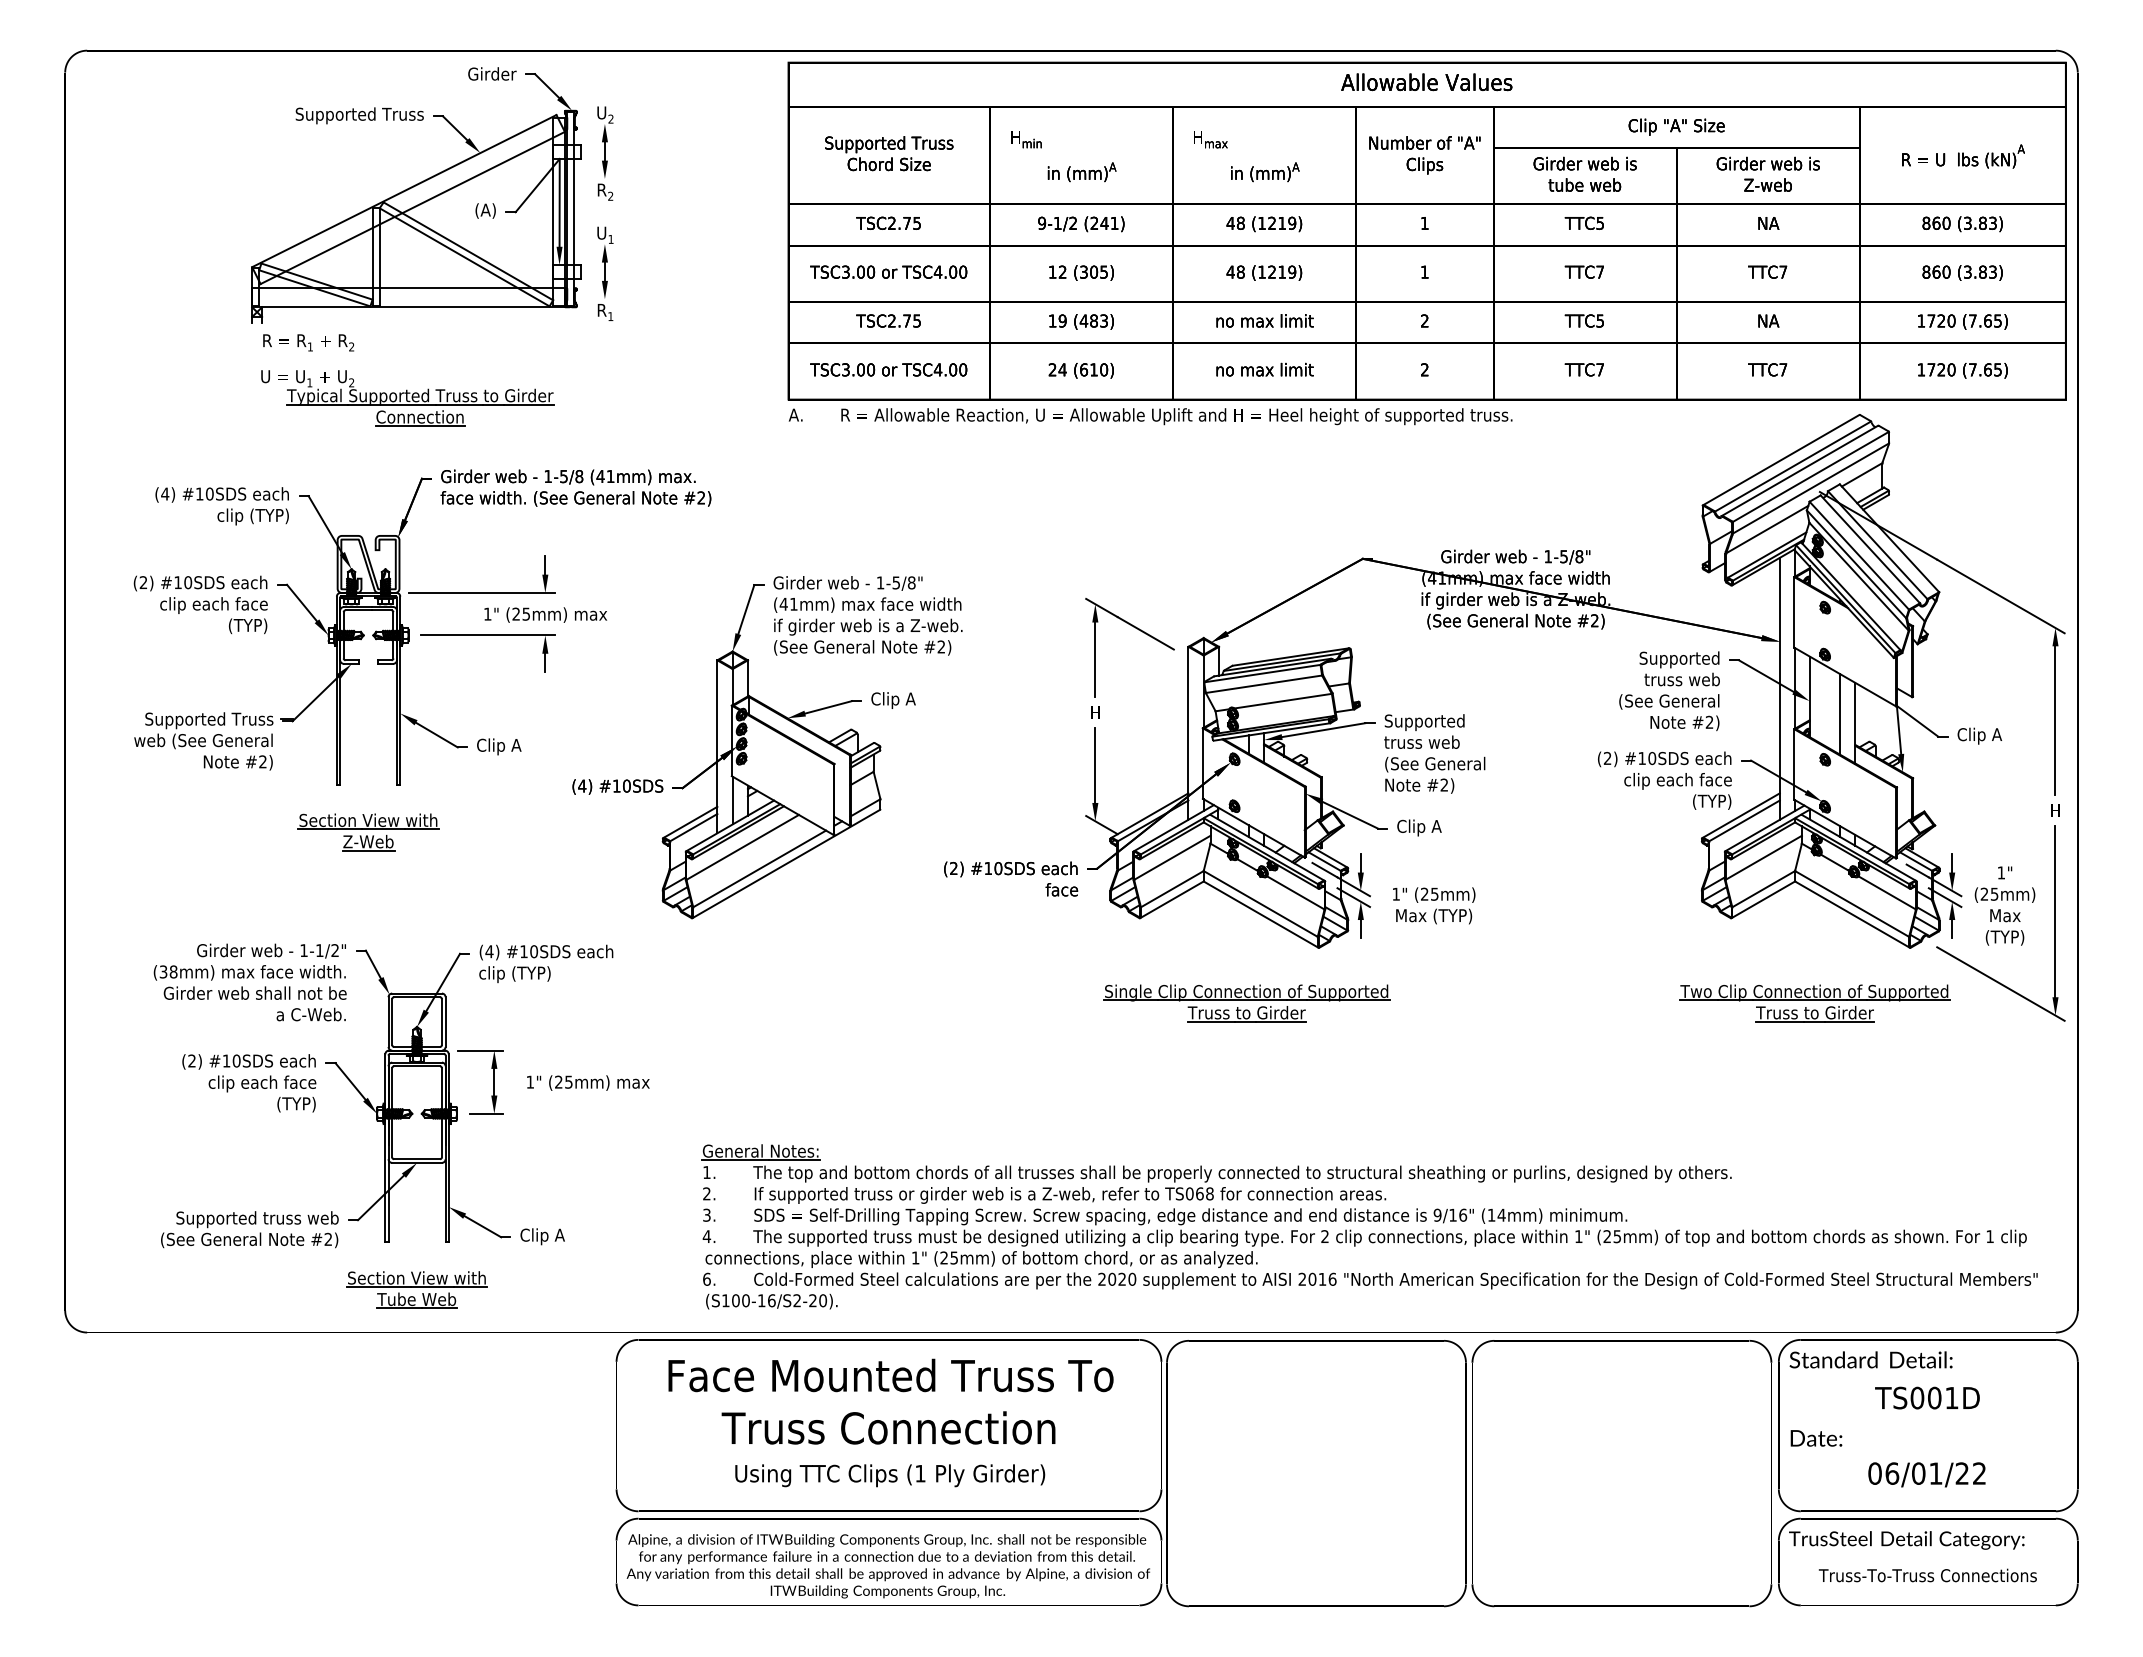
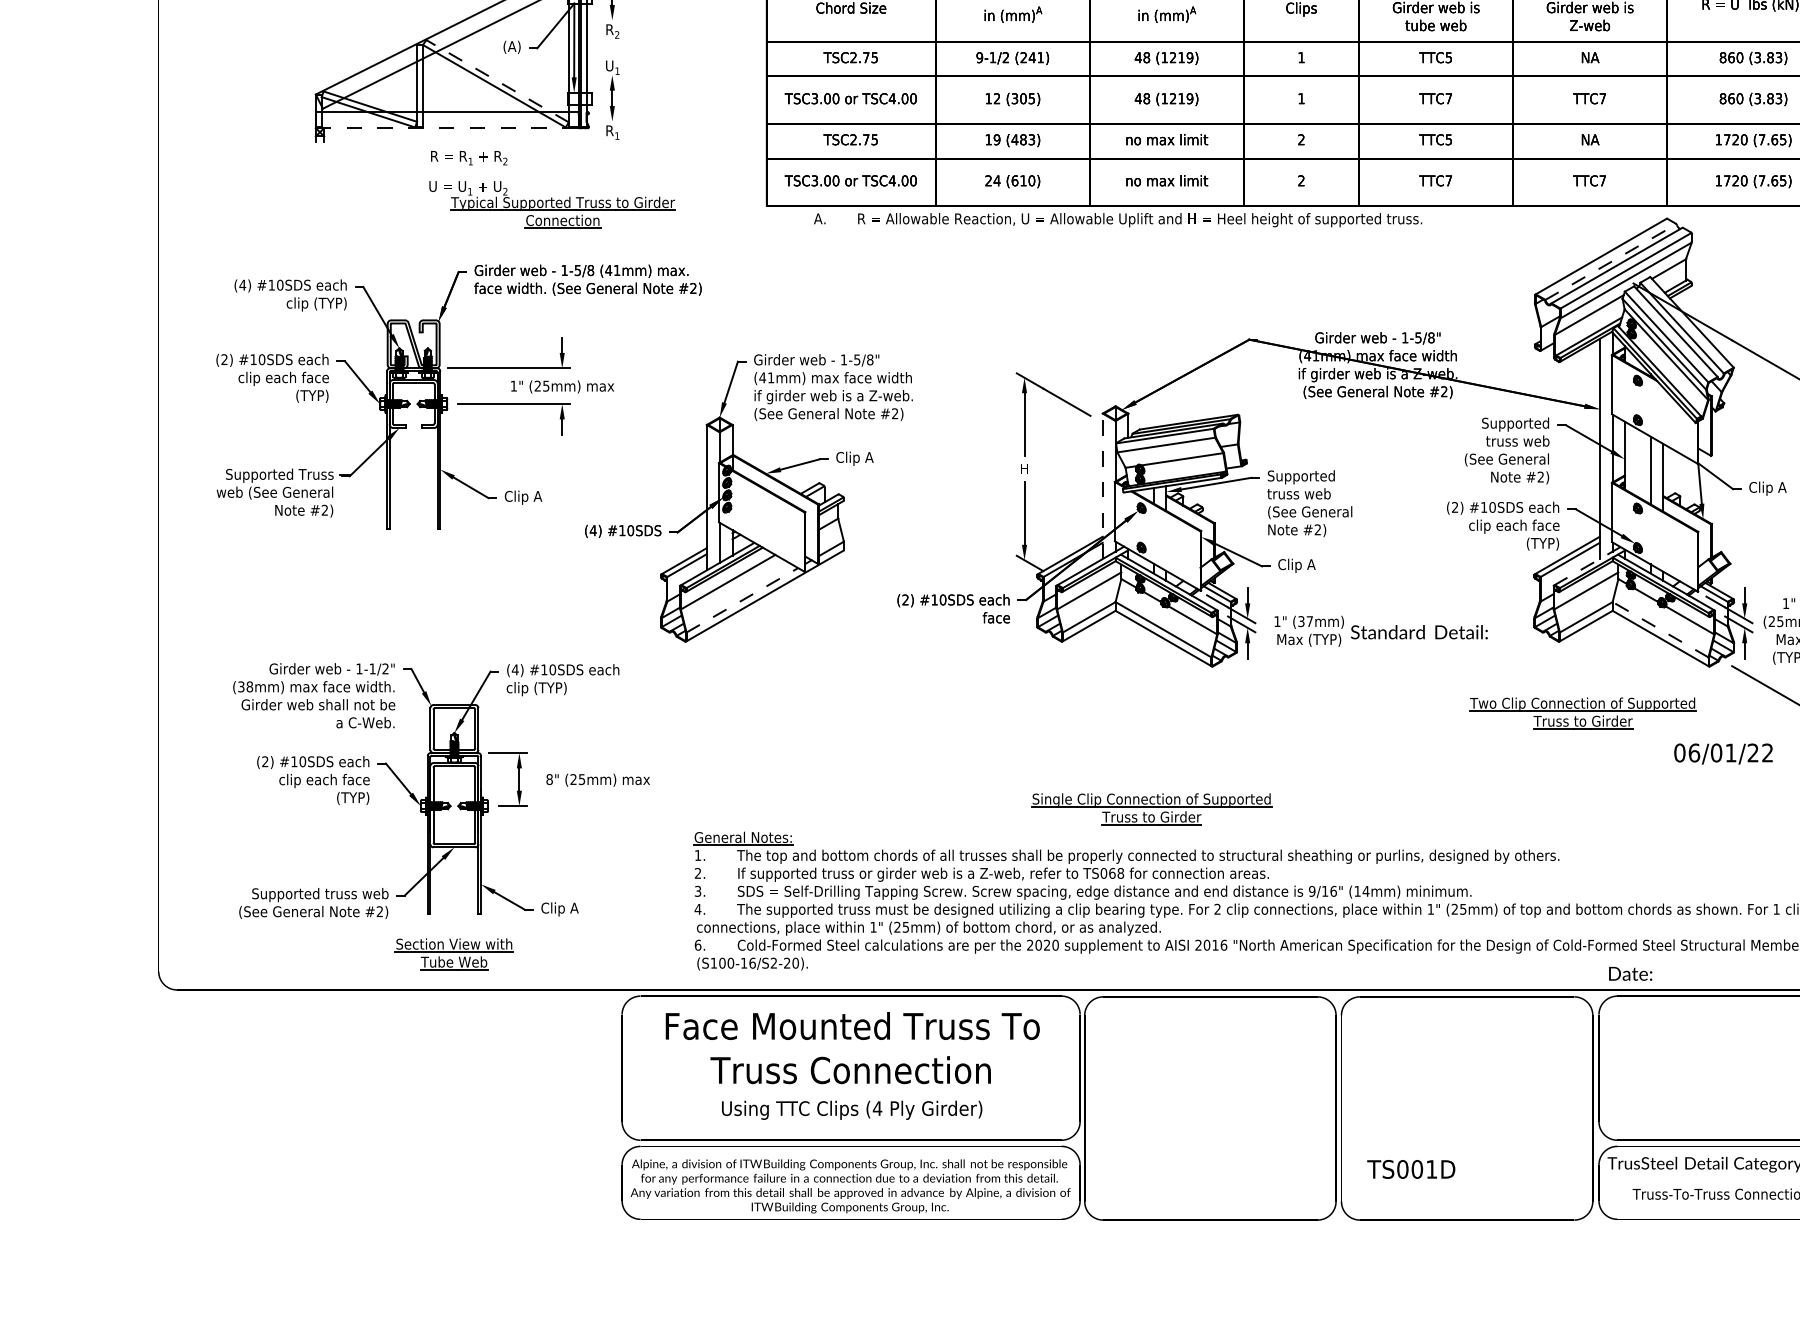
line: (468, 251) -> (497, 81), solid -> dashed
line: (409, 307) -> (448, 128), solid -> dashed
part: (406, 389) -> (551, 197), moved
text: (1150, 416) -> (1117, 220), moved
line: (1793, 466) -> (1611, 262), solid -> dashed
line: (1188, 732) -> (1102, 485), solid -> dashed
line: (1764, 828) -> (1586, 566), solid -> dashed
part: (368, 832) -> (413, 569), removed
line: (759, 868) -> (742, 599), solid -> dashed
text: (1429, 894) -> (1305, 621), (25mm) -> (37mm)
line: (1852, 904) -> (1660, 630), solid -> dashed
part: (1246, 1003) -> (1151, 809), moved
part: (1814, 1003) -> (1582, 713), moved
text: (530, 1081) -> (549, 778), 1" -> 8"
text: (1870, 1359) -> (1418, 631), moved
text: (1927, 1397) -> (1411, 1168), moved
text: (1816, 1438) -> (1630, 973), moved
text: (920, 1473) -> (877, 1108), (1 -> (4
text: (1926, 1474) -> (1723, 753), moved

